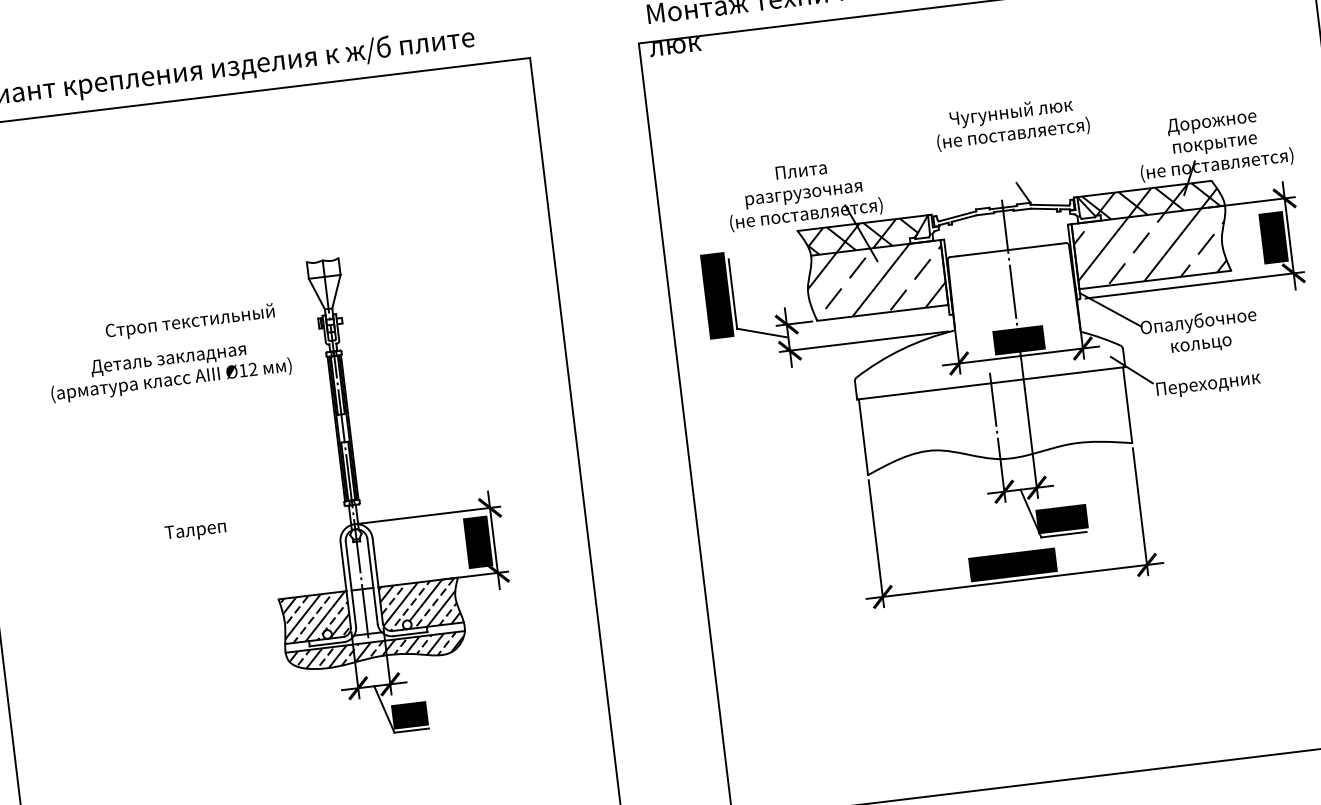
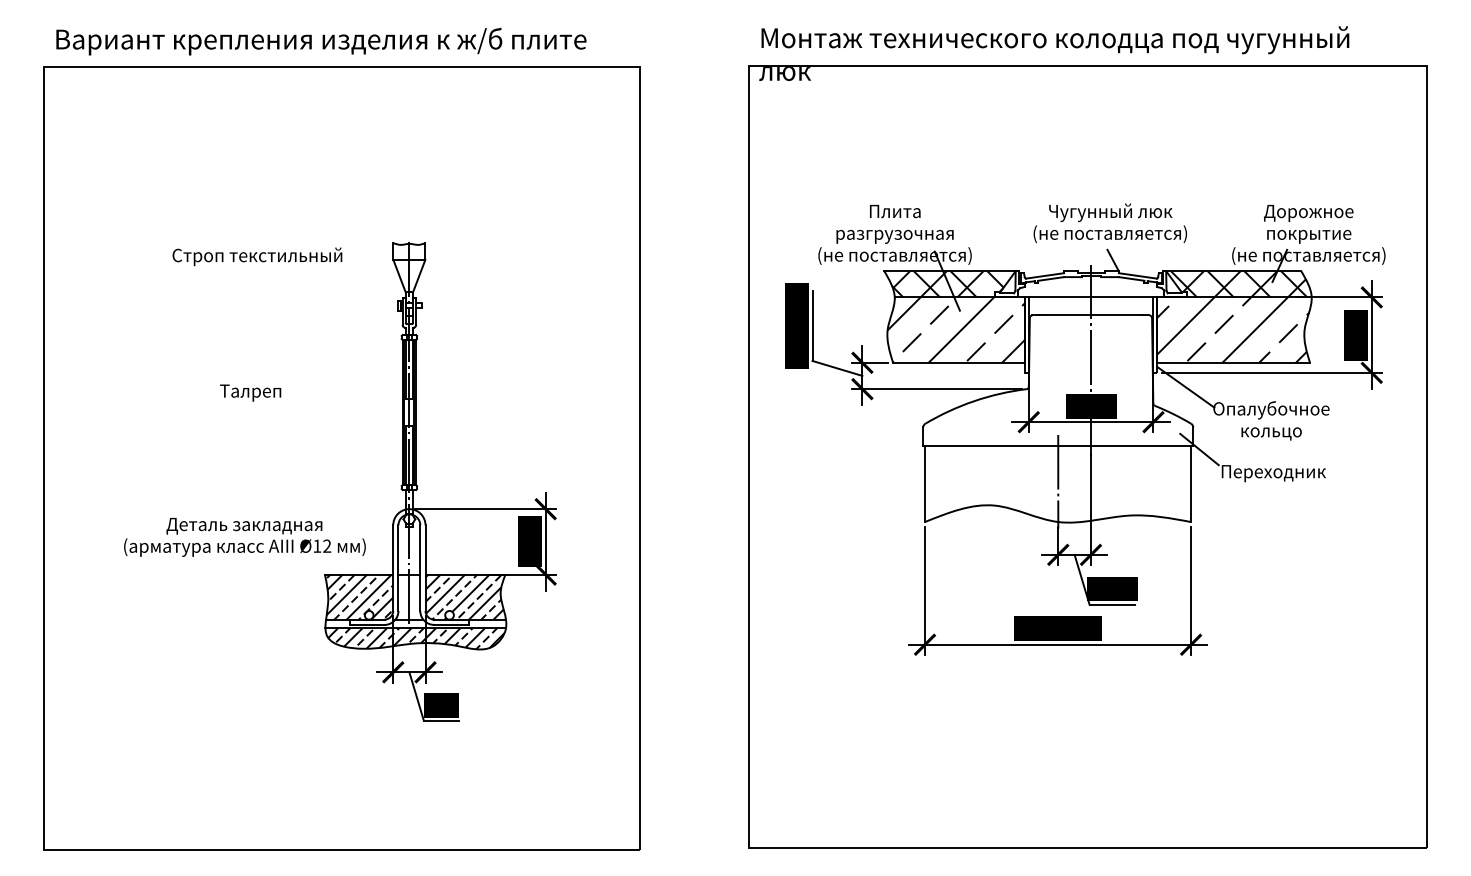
text: (1011, 123) -> (1109, 223), moved
line: (1005, 232) -> (1090, 297), added
text: (190, 321) -> (257, 256), moved
text: (169, 370) -> (244, 537), moved
text: (195, 530) -> (250, 392), moved

